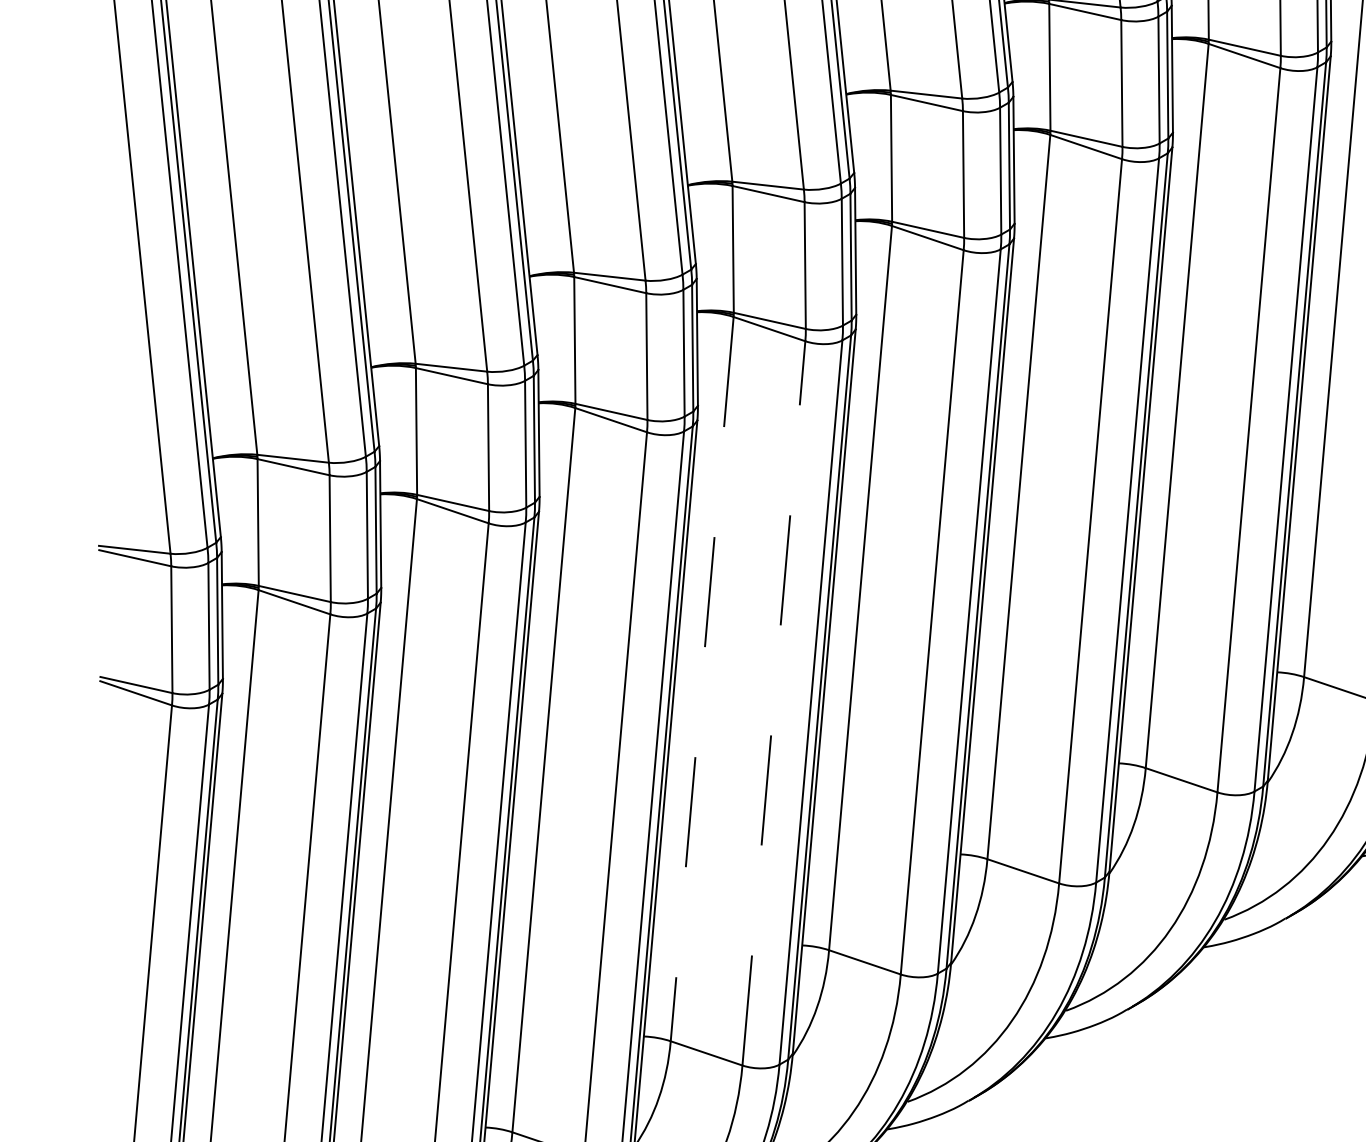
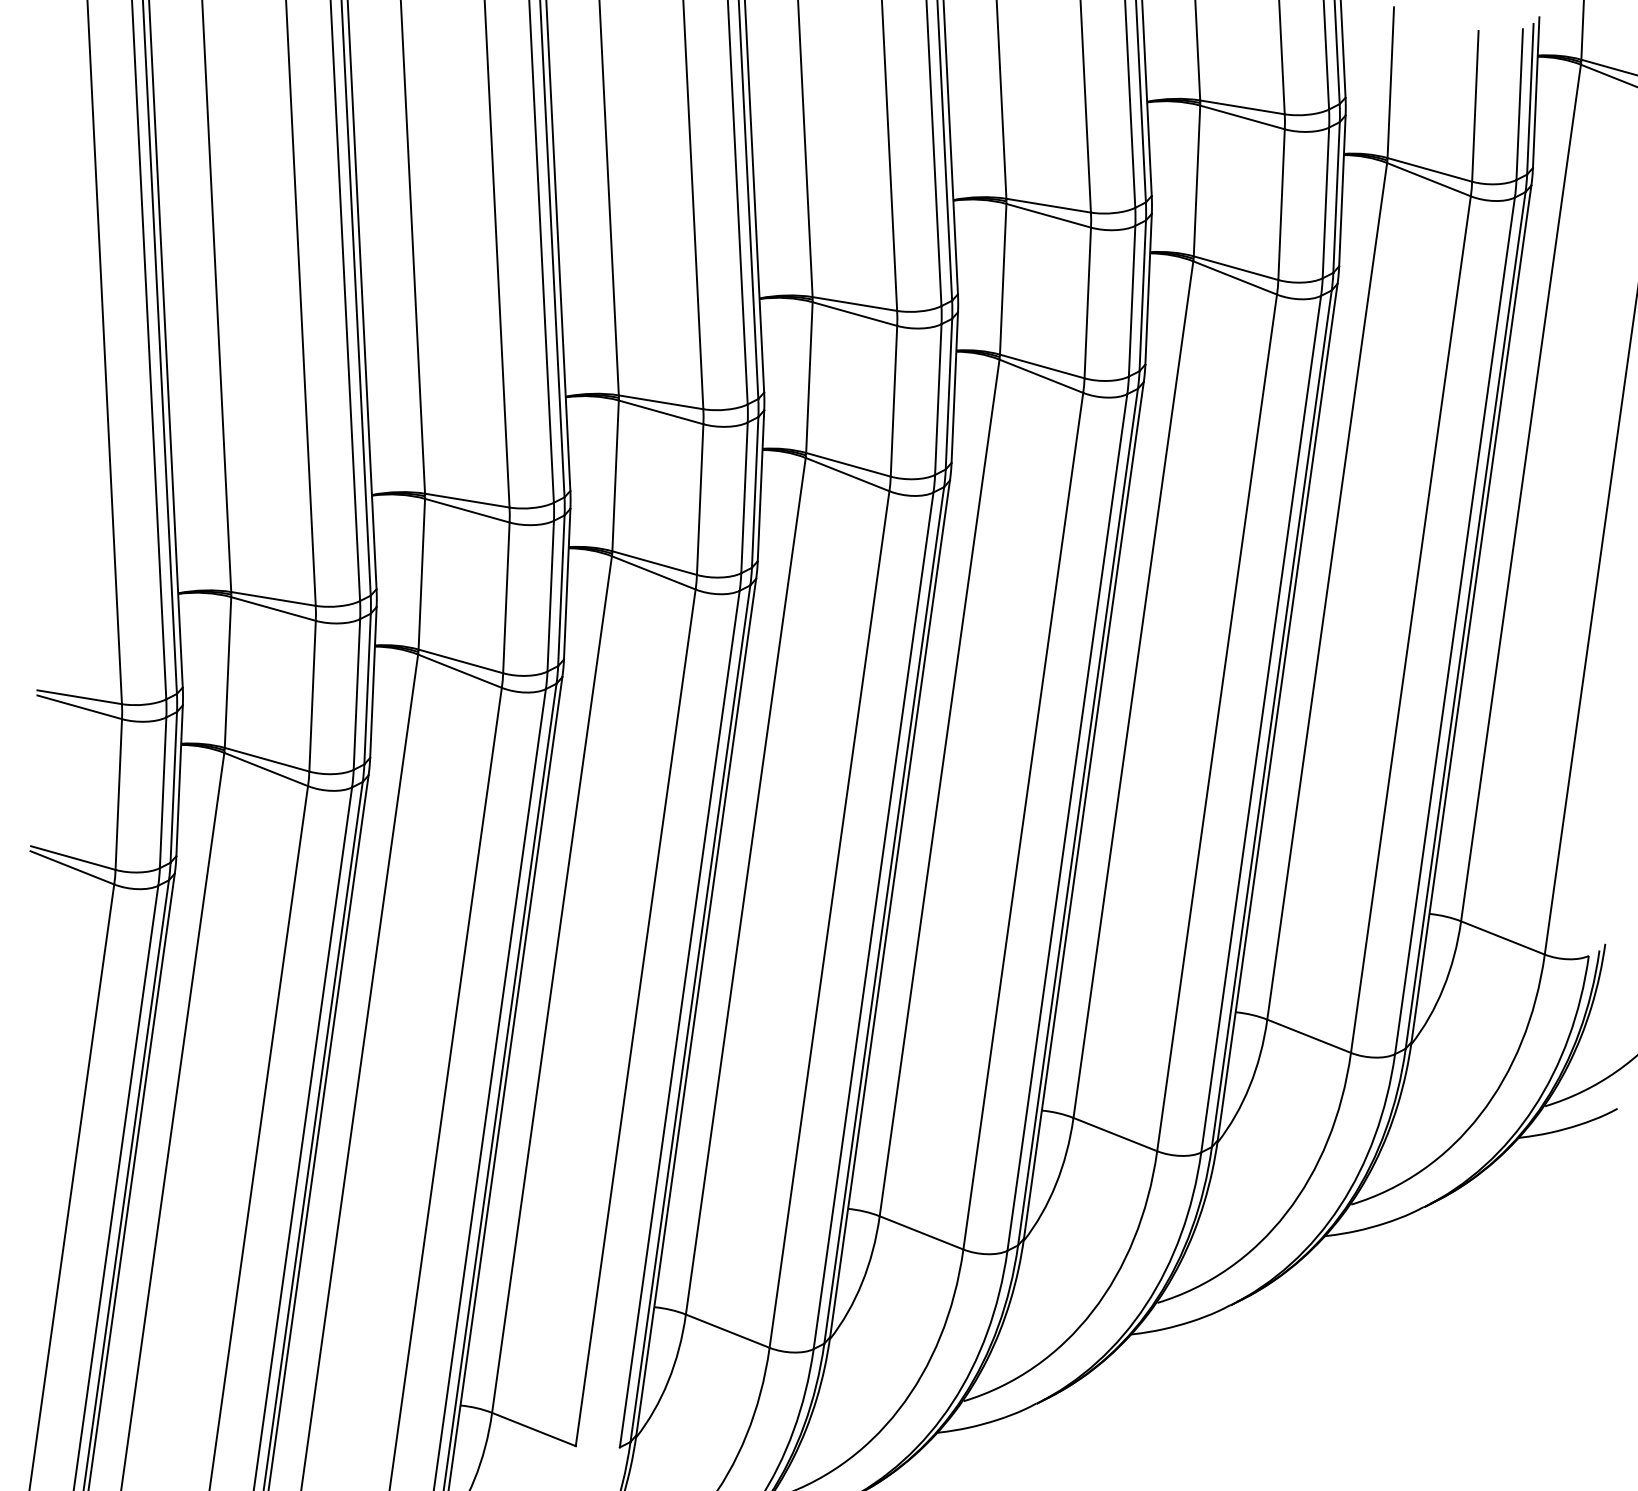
line: (701, 679) -> (745, 886), dashed -> solid
line: (773, 703) -> (829, 919), dashed -> solid

